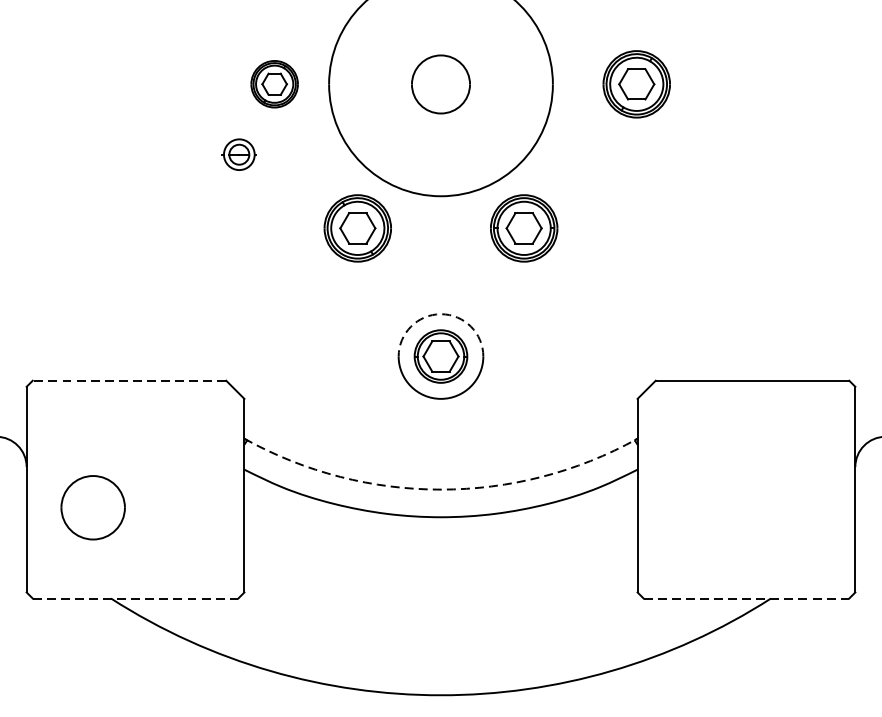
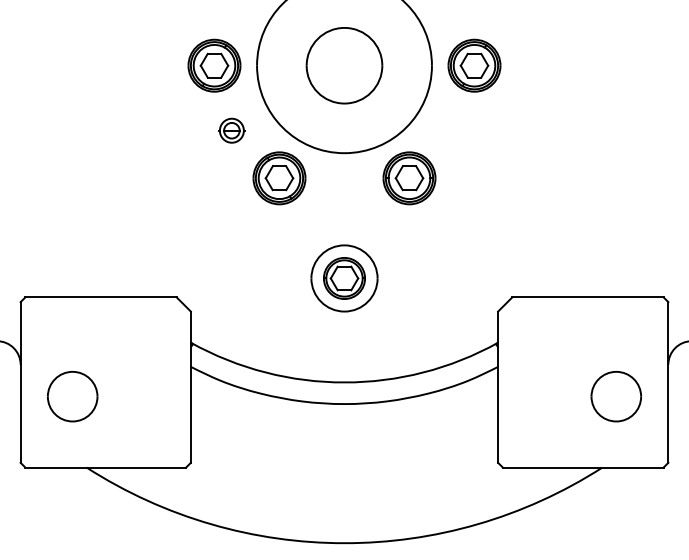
part: (274, 84) -> (214, 65), size x1.43
part: (441, 84) -> (344, 65), size x1.67
part: (636, 84) -> (474, 65), moved
part: (238, 154) -> (231, 130), moved
arc: (441, 314) -> (344, 245), dashed -> solid
line: (130, 380) -> (101, 297), dashed -> solid
arc: (441, 489) -> (344, 382), dashed -> solid
part: (787, 507) -> (615, 396), added
line: (136, 598) -> (106, 467), dashed -> solid
line: (746, 598) -> (583, 467), dashed -> solid

